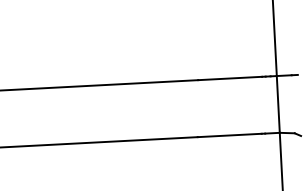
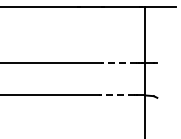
line: (229, 78) -> (118, 63), solid -> dashed
line: (228, 135) -> (116, 95), solid -> dashed

